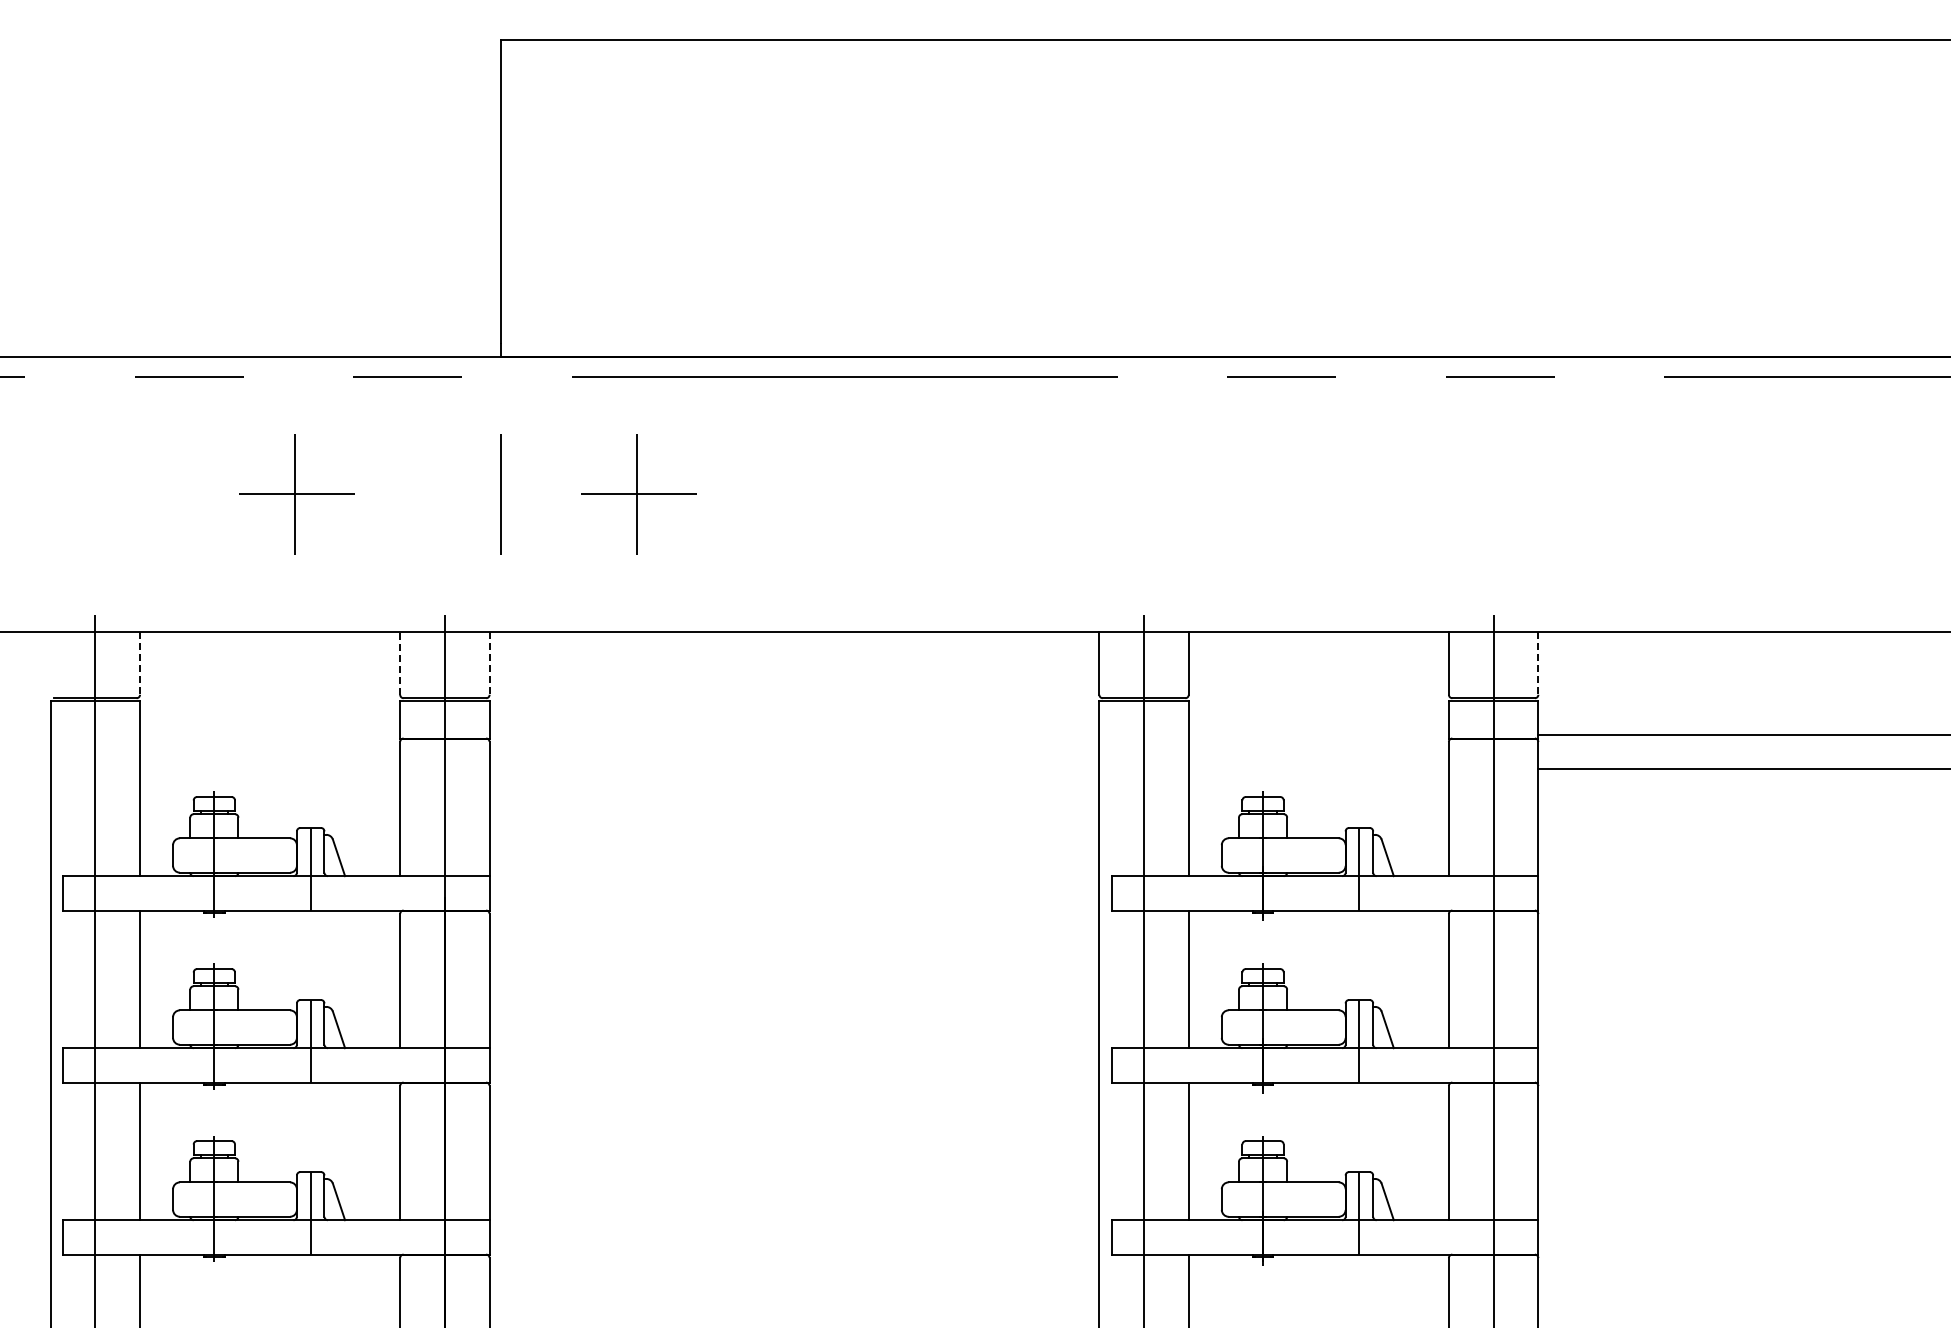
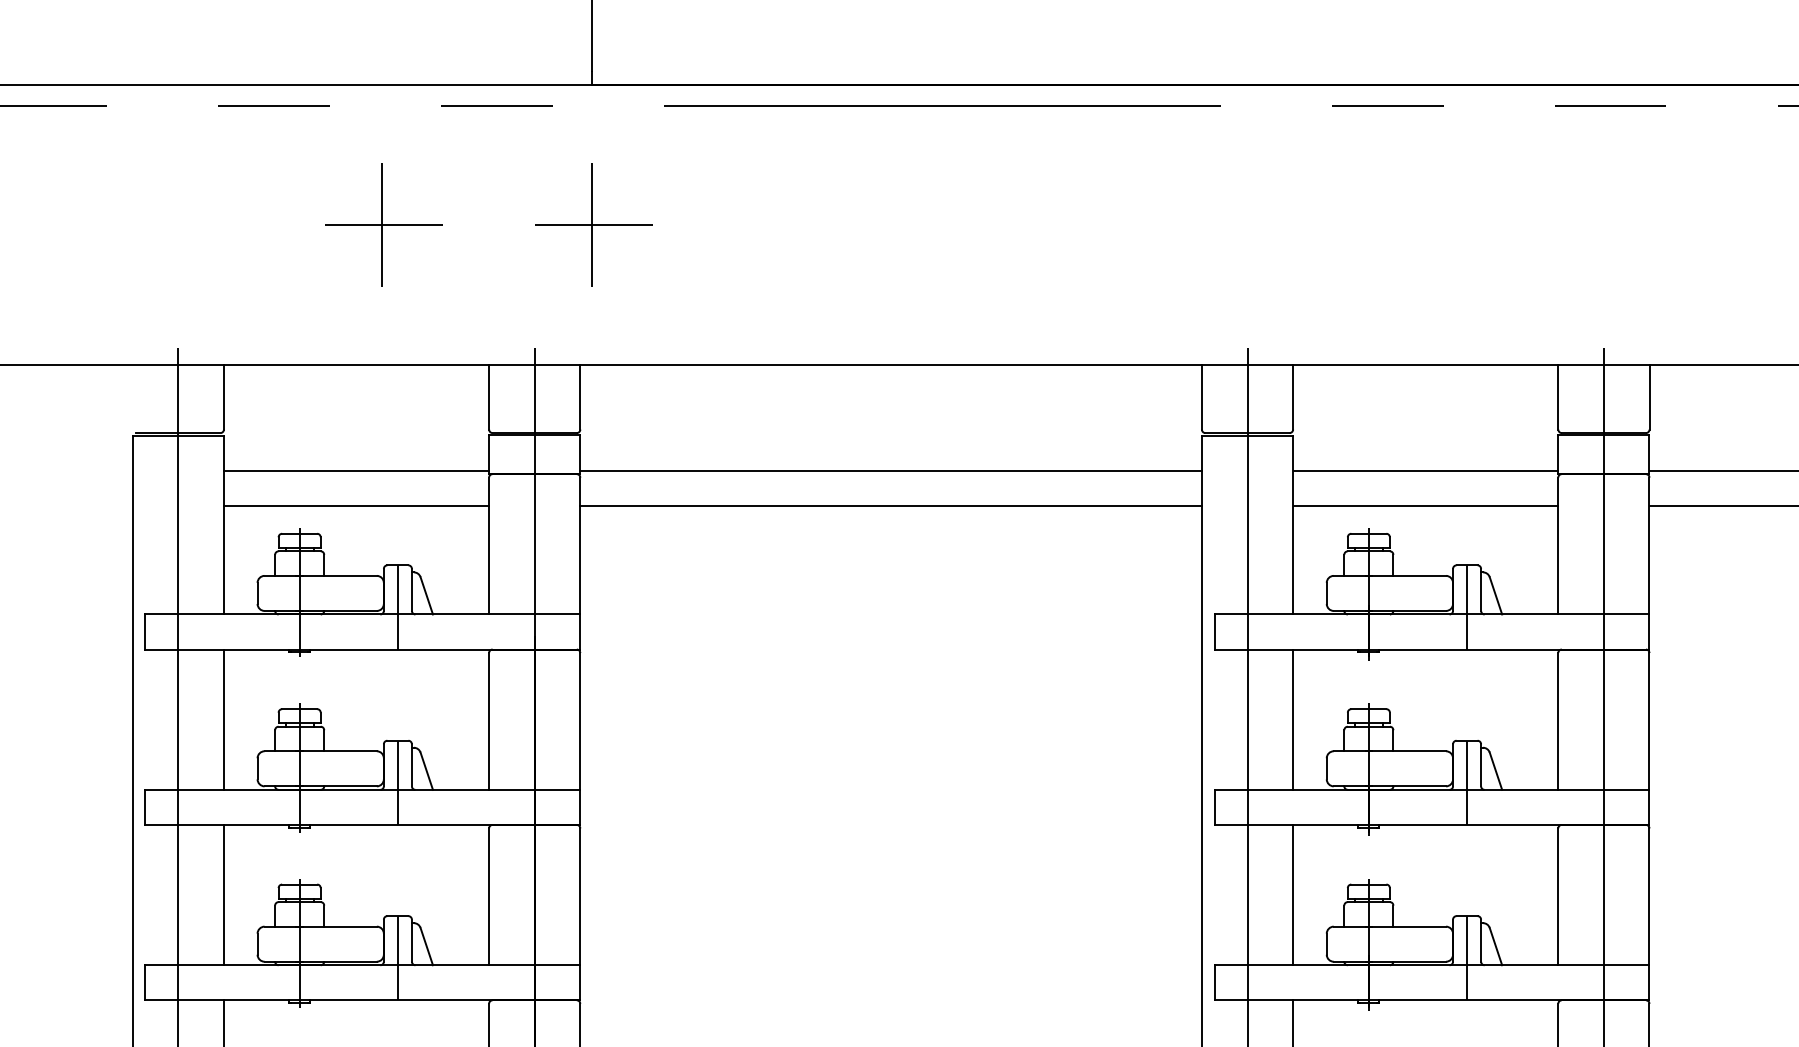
line: (503, 494) -> (594, 225), added
part: (638, 494) -> (732, 225), removed
line: (400, 662) -> (489, 396), dashed -> solid
line: (140, 663) -> (224, 397), dashed -> solid
line: (489, 663) -> (580, 397), dashed -> solid
line: (1538, 663) -> (1649, 397), dashed -> solid
line: (270, 735) -> (356, 471), added
line: (794, 735) -> (891, 471), added
line: (1318, 735) -> (1425, 471), added
line: (270, 769) -> (356, 505), added
line: (794, 769) -> (891, 505), added
line: (1318, 769) -> (1425, 505), added

